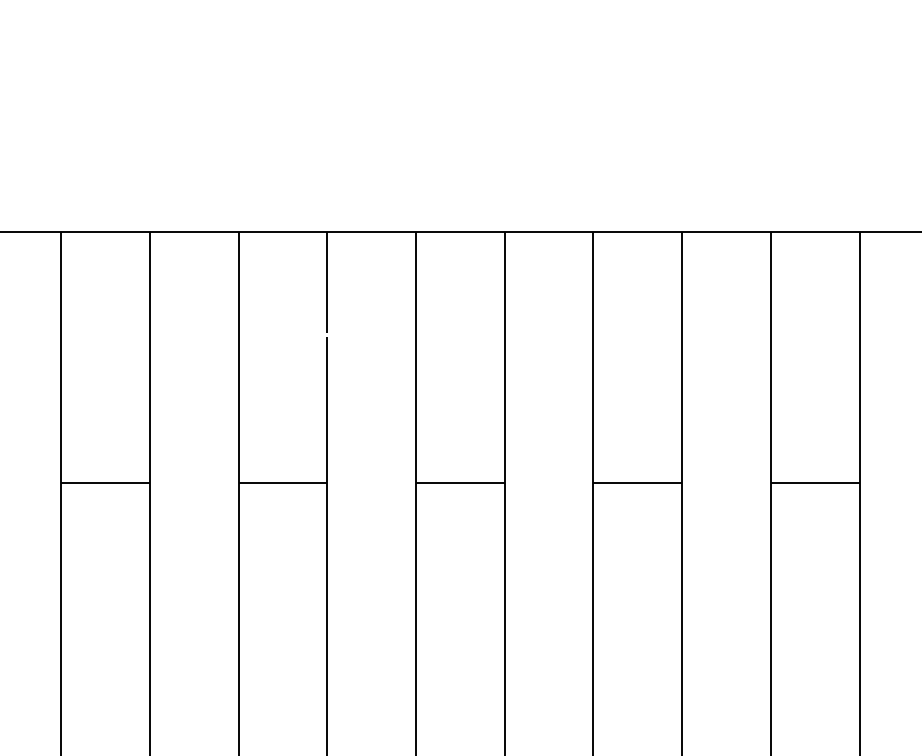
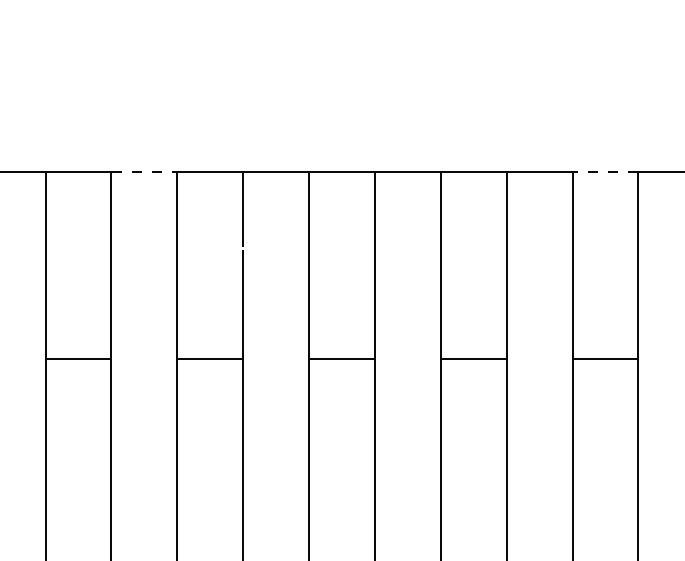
line: (194, 231) -> (144, 171), solid -> dashed
line: (814, 231) -> (605, 171), solid -> dashed

